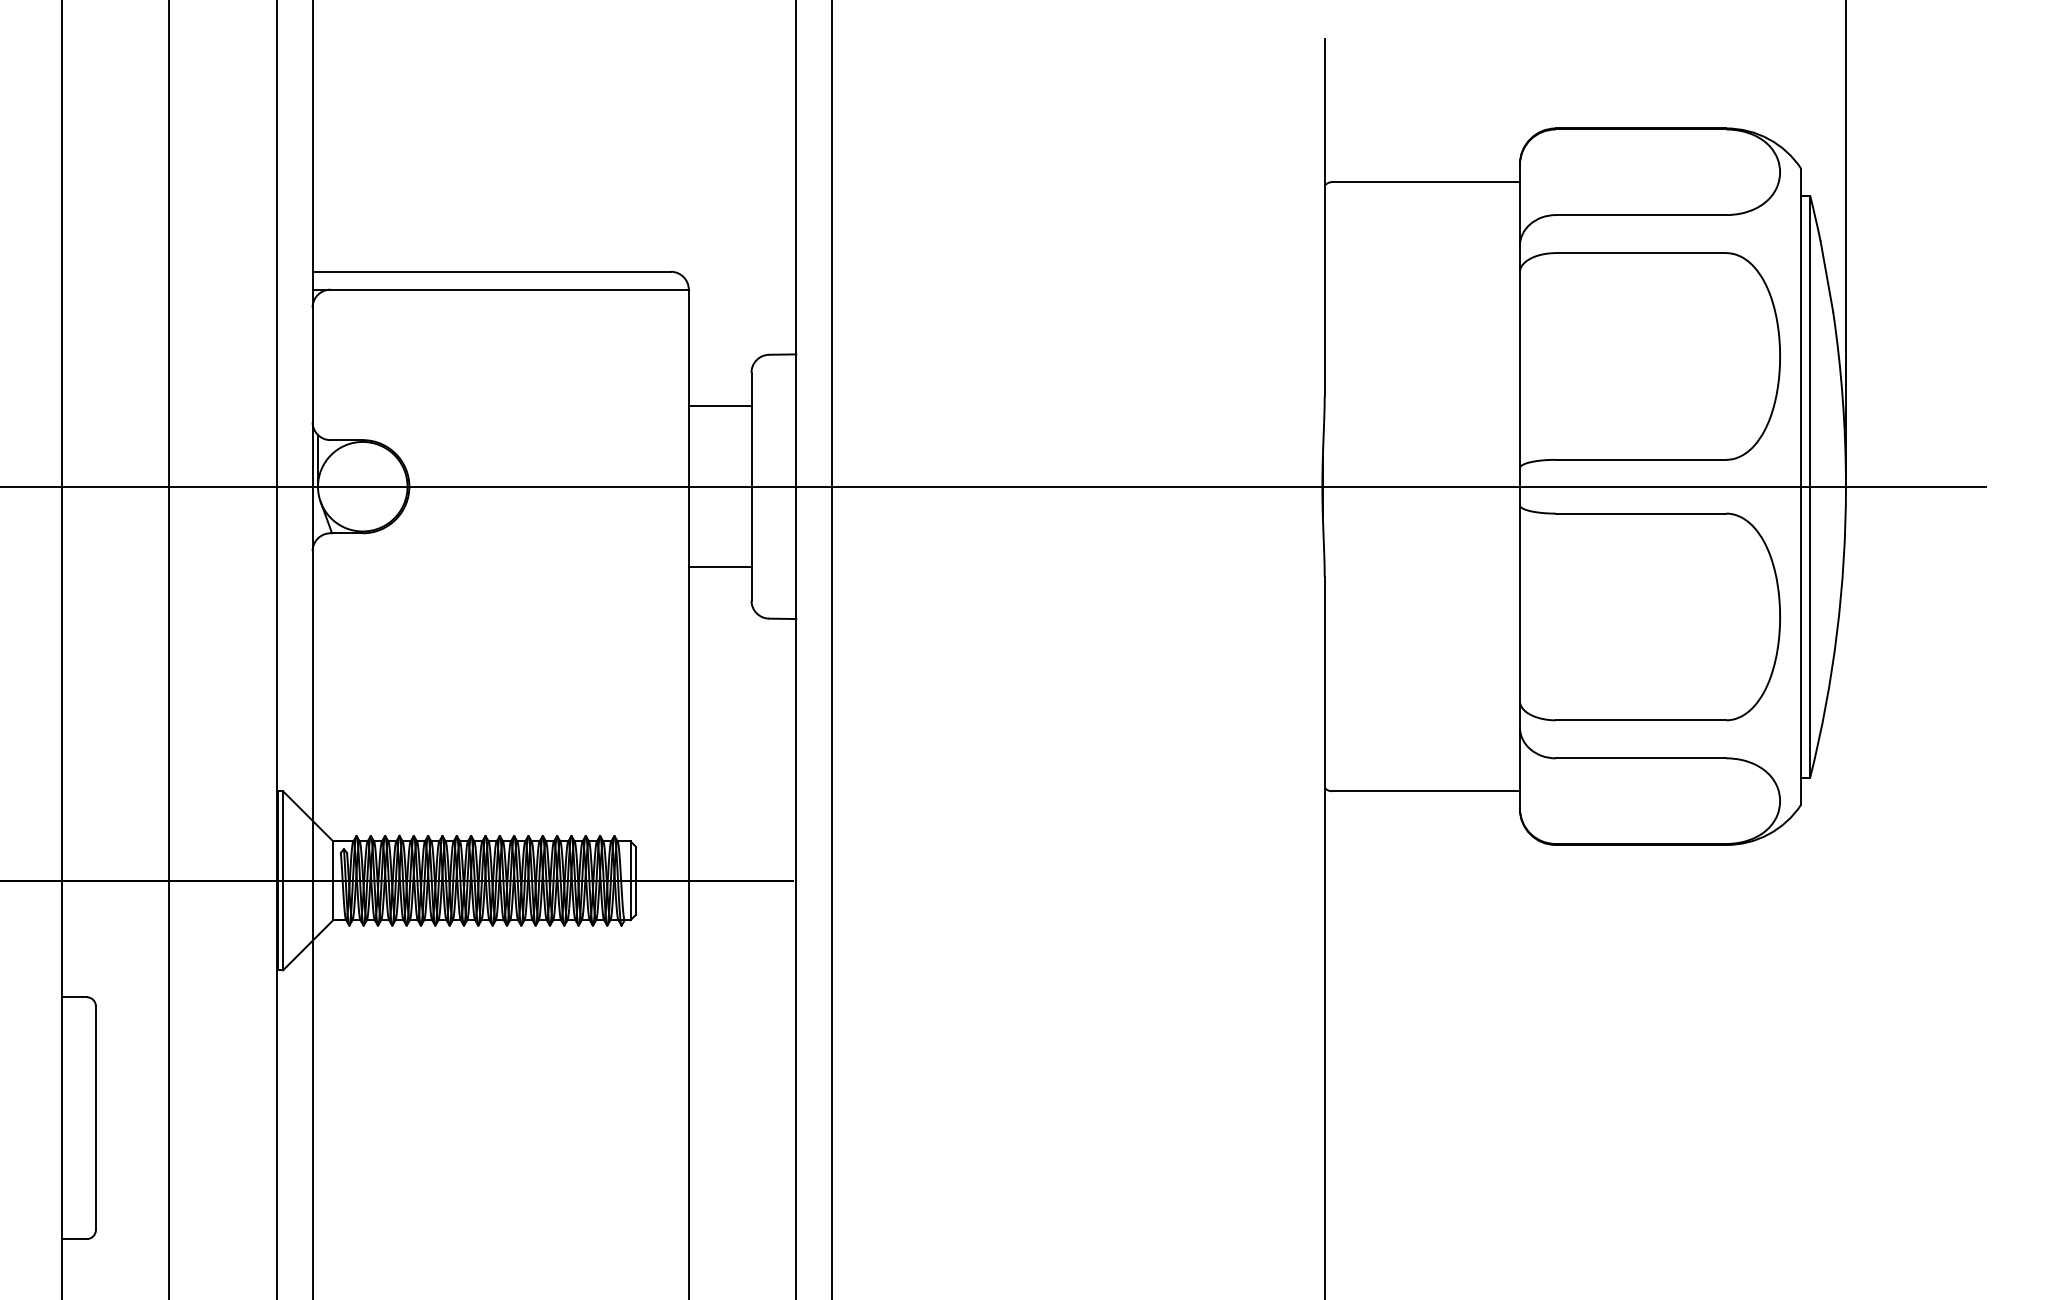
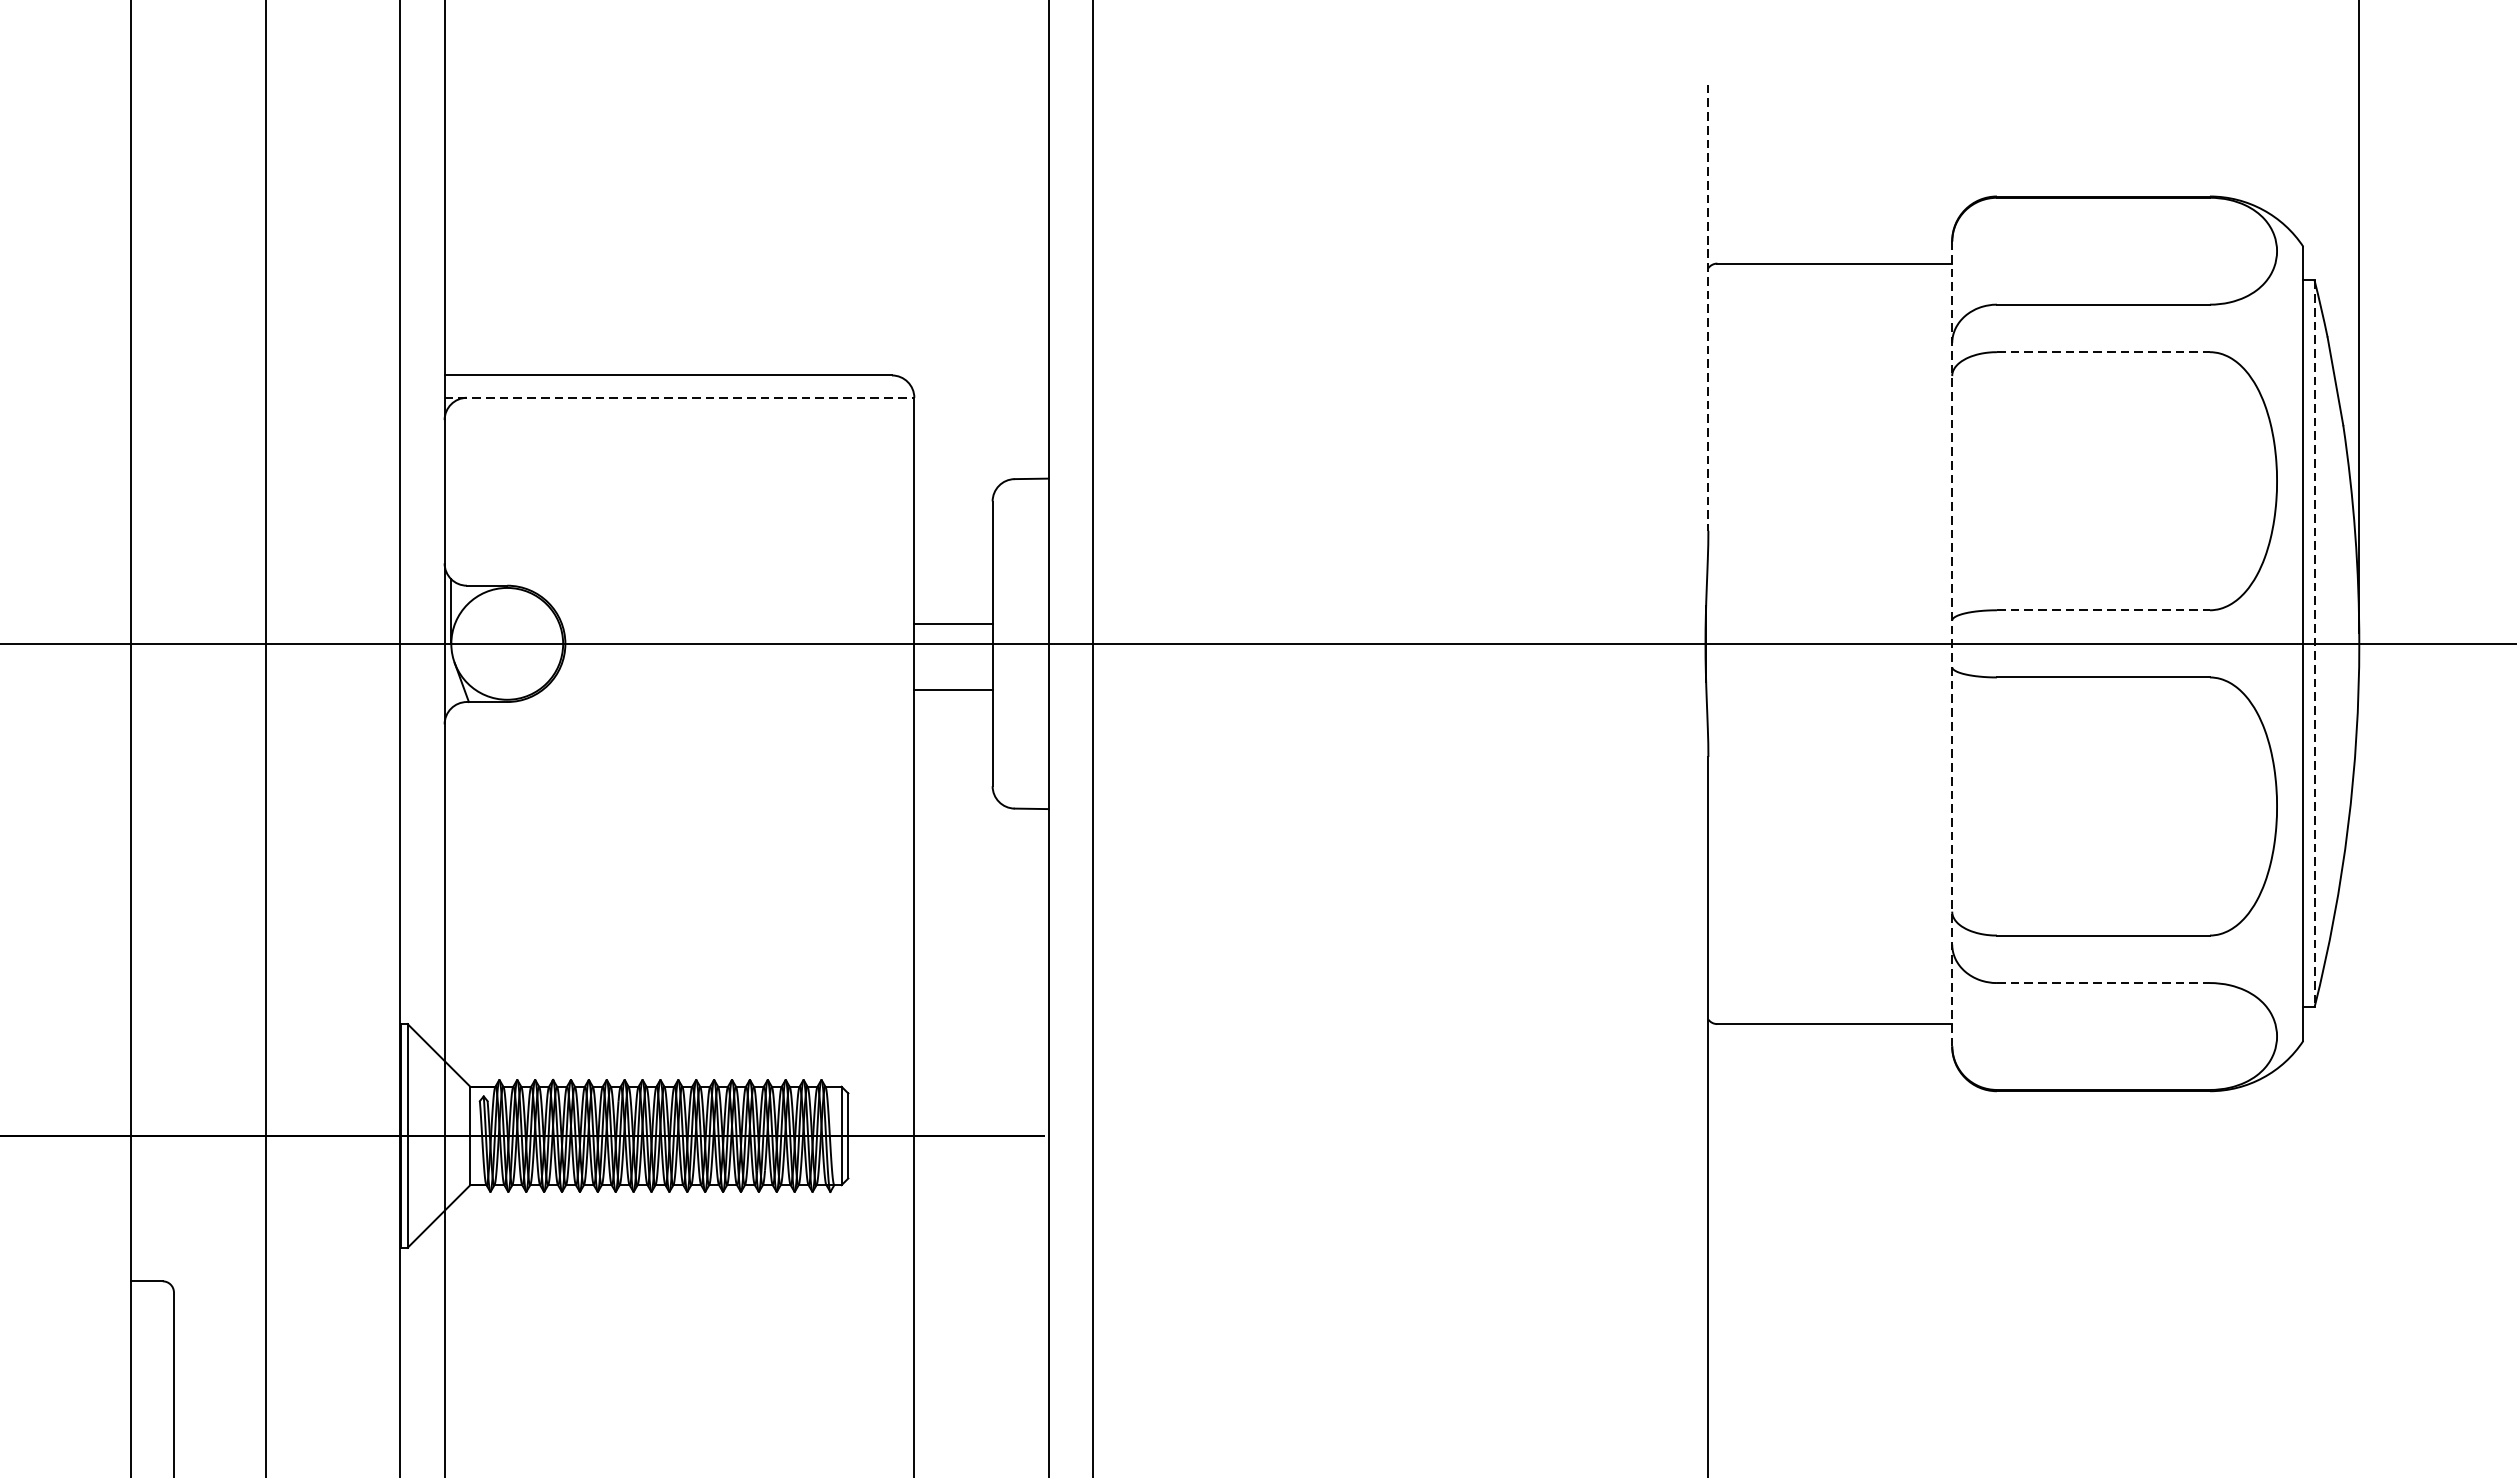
line: (1324, 217) -> (1708, 307), solid -> dashed
line: (1641, 253) -> (2103, 352), solid -> dashed
line: (501, 289) -> (680, 397), solid -> dashed
line: (719, 406) -> (952, 624), moved
line: (1641, 459) -> (2103, 609), solid -> dashed
line: (1519, 486) -> (1951, 643), solid -> dashed
line: (1810, 487) -> (2315, 644), solid -> dashed
line: (719, 567) -> (952, 689), moved
line: (1641, 758) -> (2103, 983), solid -> dashed

